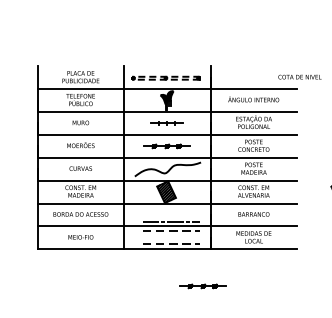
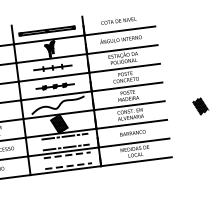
text: (299, 76) -> (118, 20), moved
line: (132, 77) -> (19, 33), dashed -> solid
part: (166, 123) -> (52, 67), size x1.43
line: (171, 208) -> (65, 136), added
part: (202, 286) -> (98, 197), removed

